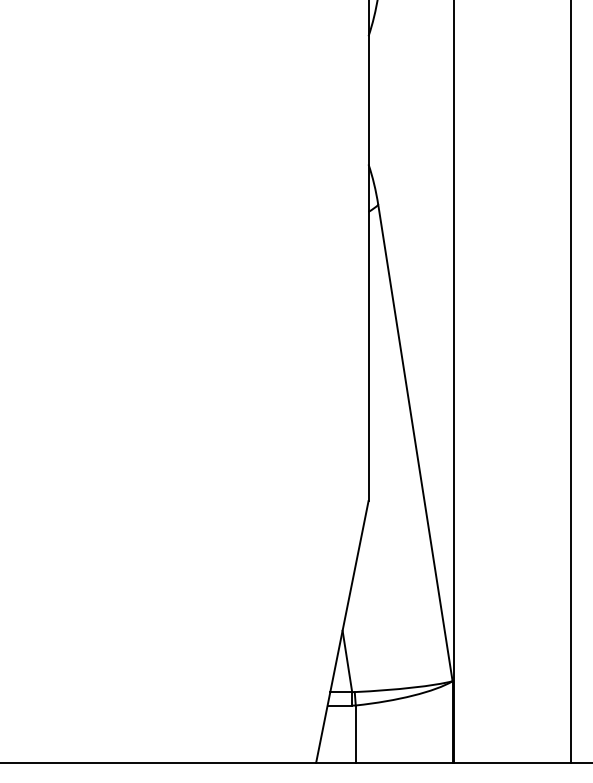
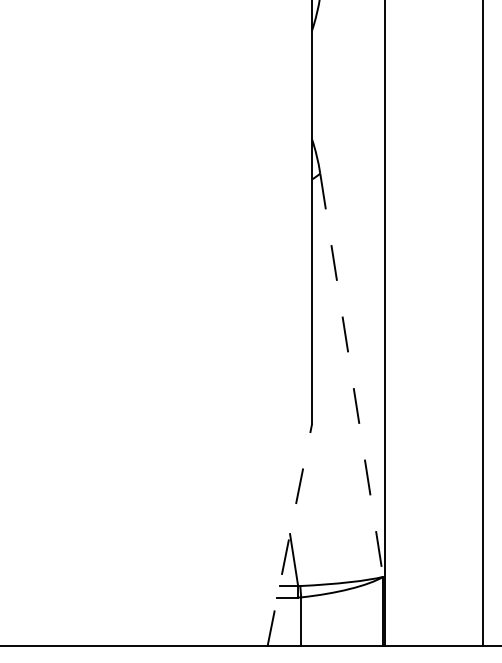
line: (415, 443) -> (351, 375), solid -> dashed
line: (341, 632) -> (289, 535), solid -> dashed

